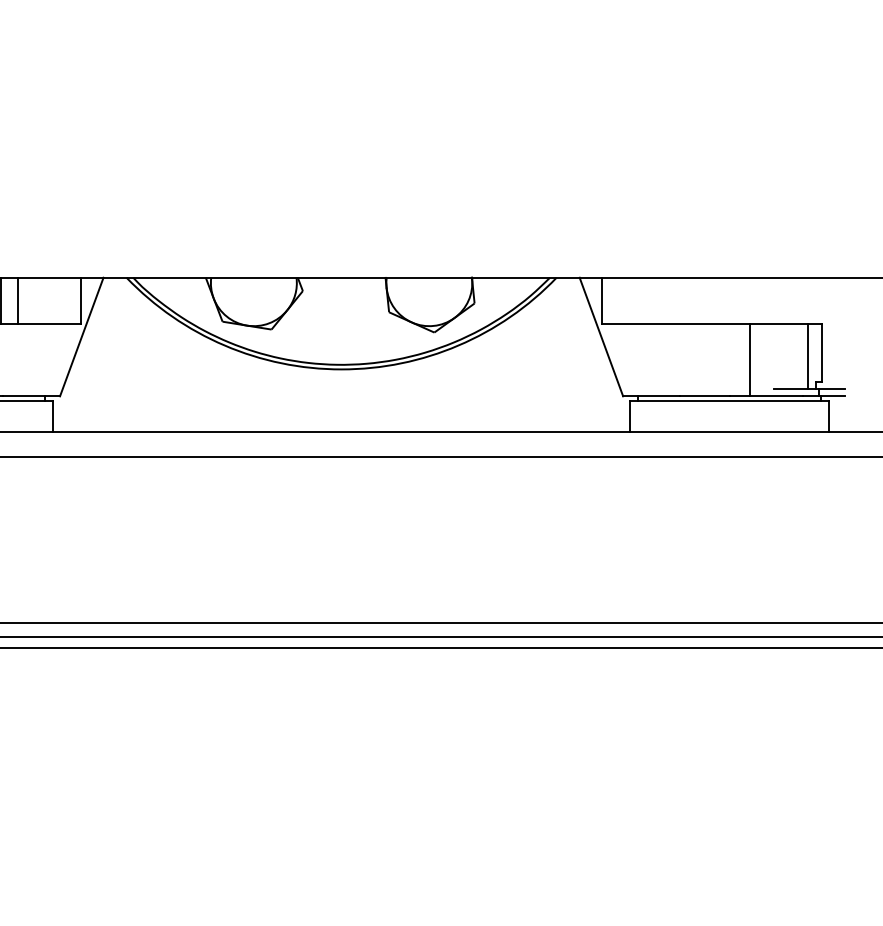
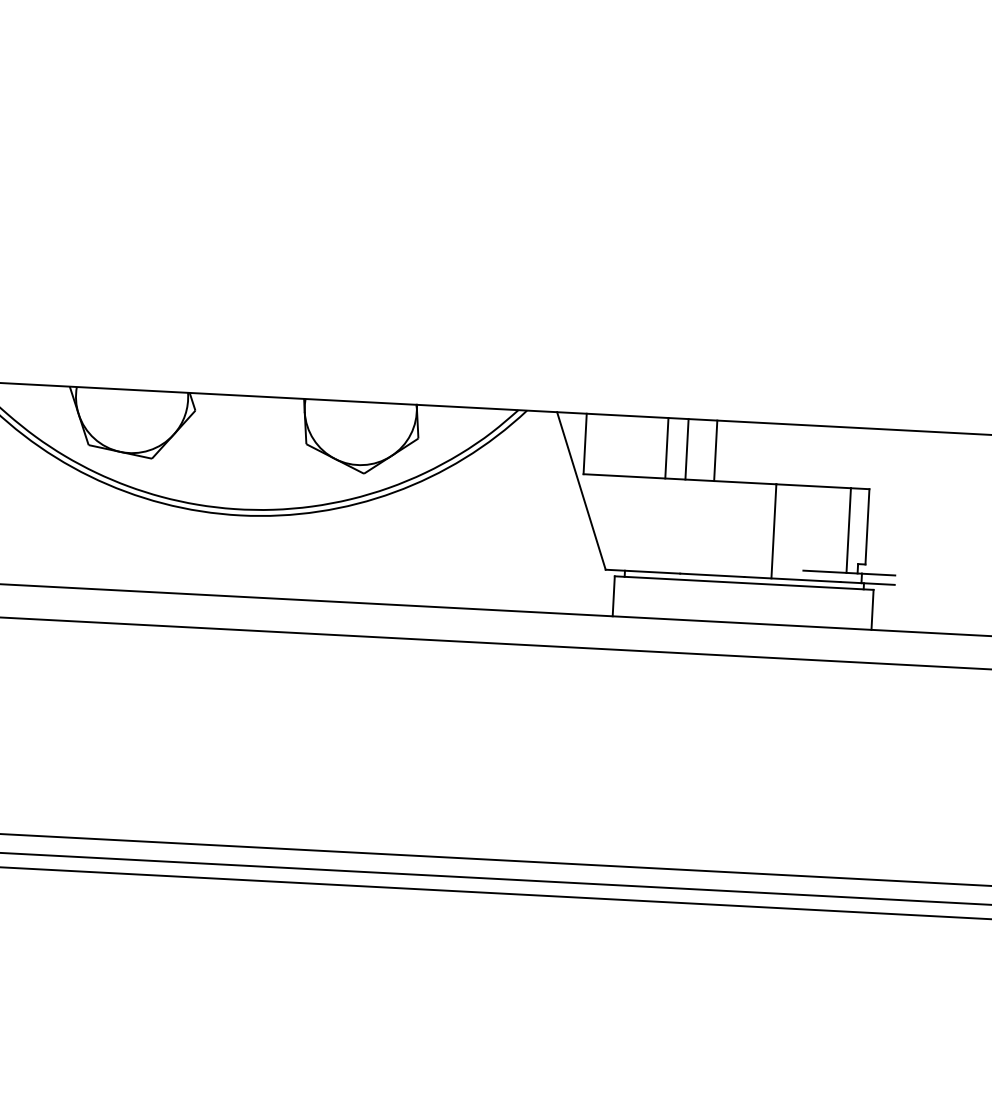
line: (665, 300) -> (667, 447), added
line: (680, 300) -> (687, 448), added
line: (702, 300) -> (715, 450), added

